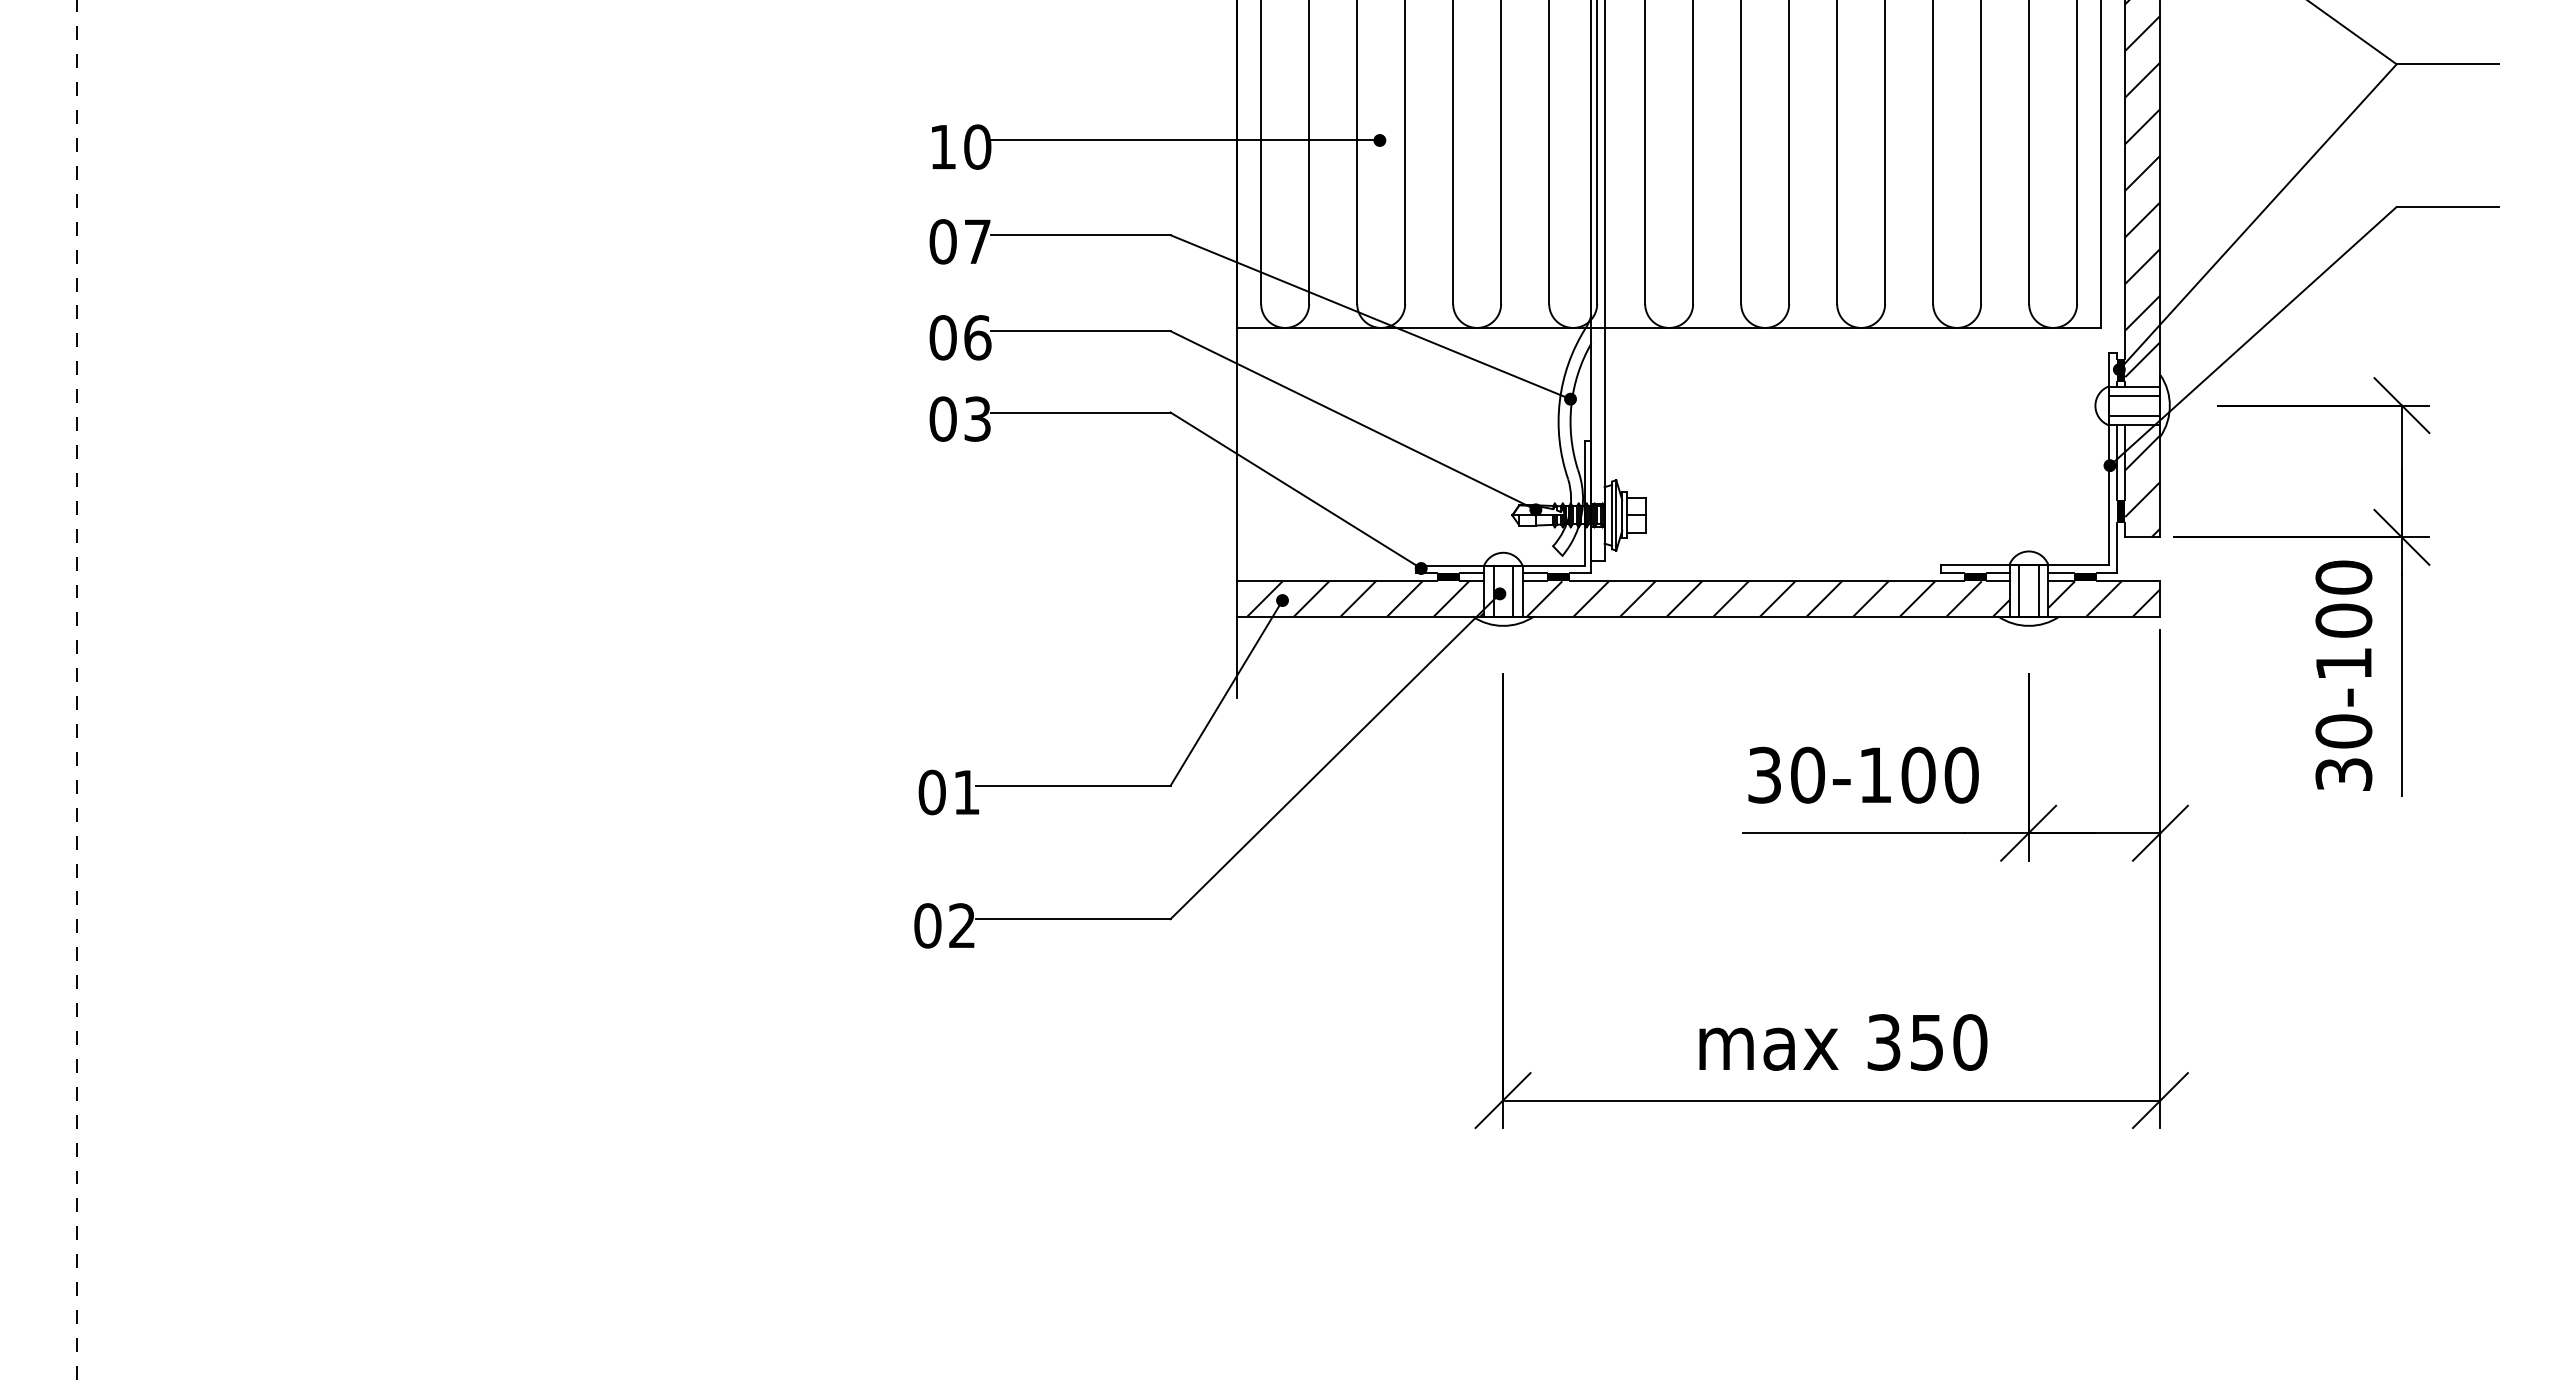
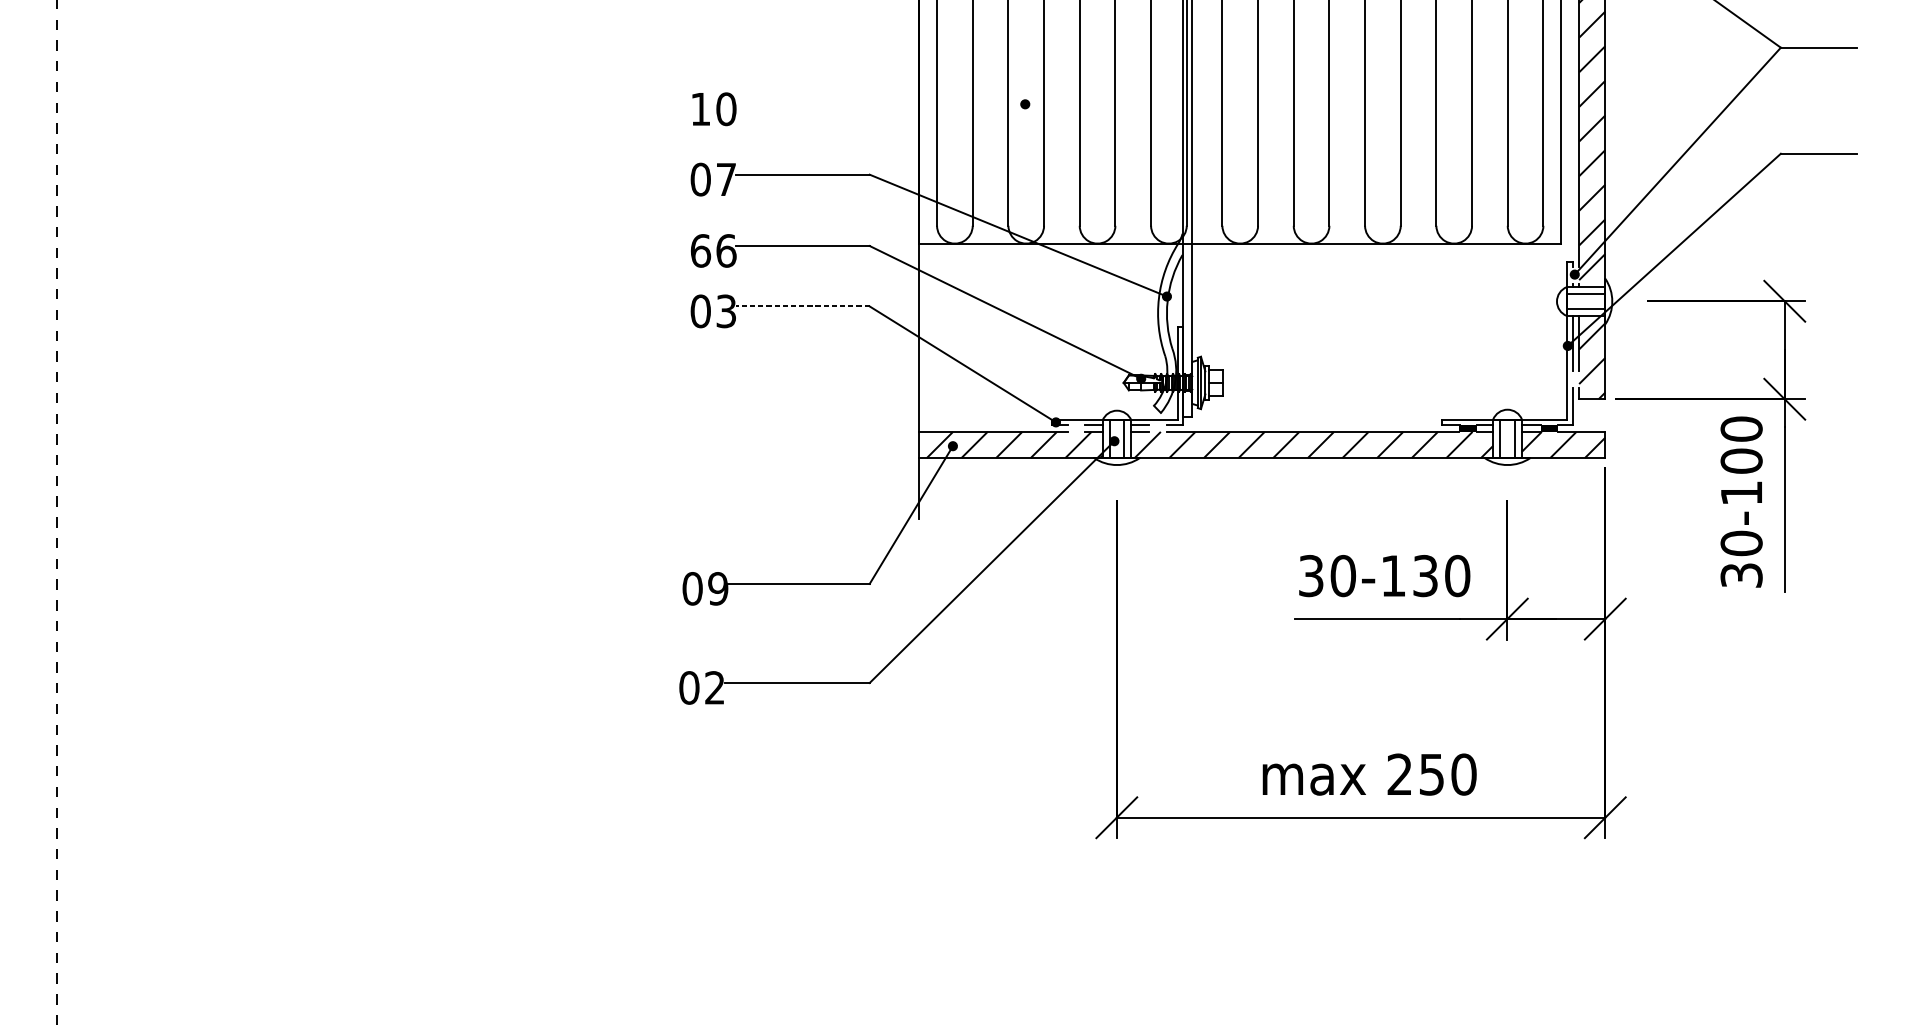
line: (1182, 140) -> (878, 104), removed
text: (943, 337) -> (701, 250), 06 -> 66
fill: (2120, 370) -> (1575, 275), removed
line: (1080, 412) -> (802, 306), solid -> dashed
fill: (2120, 510) -> (1575, 379), removed
fill: (1448, 576) -> (1076, 428), removed
fill: (1557, 576) -> (1157, 428), removed
text: (1918, 774) -> (1425, 575), 30-100 -> 30-130
text: (966, 792) -> (718, 588), 01 -> 09
text: (1883, 1042) -> (1399, 774), 350 -> 250

